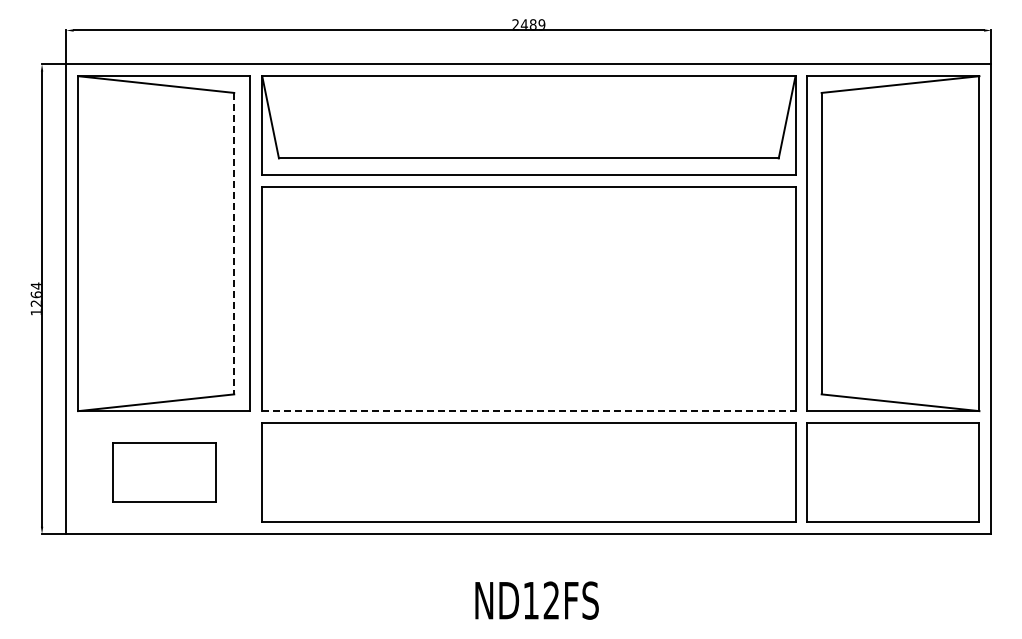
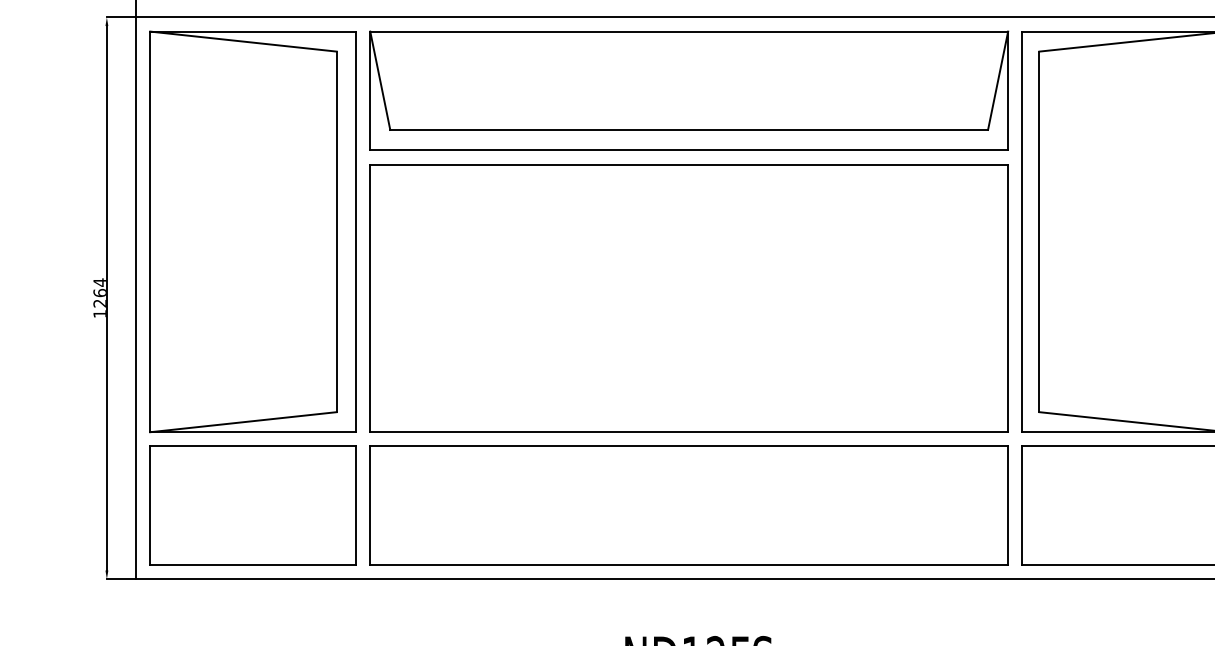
line: (234, 243) -> (337, 231), dashed -> solid
line: (528, 411) -> (688, 432), dashed -> solid
part: (163, 472) -> (252, 505), size x1.67

